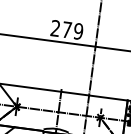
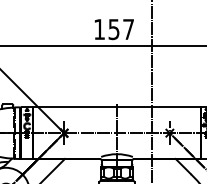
text: (67, 30) -> (114, 29), 279 -> 157

